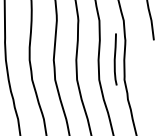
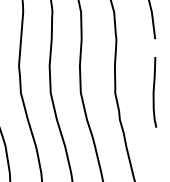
curve: (115, 59) -> (154, 92), moved

